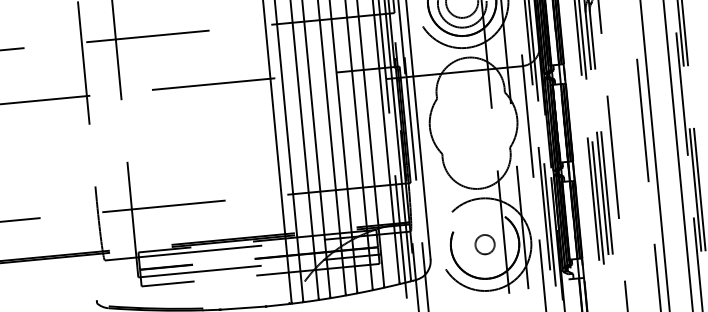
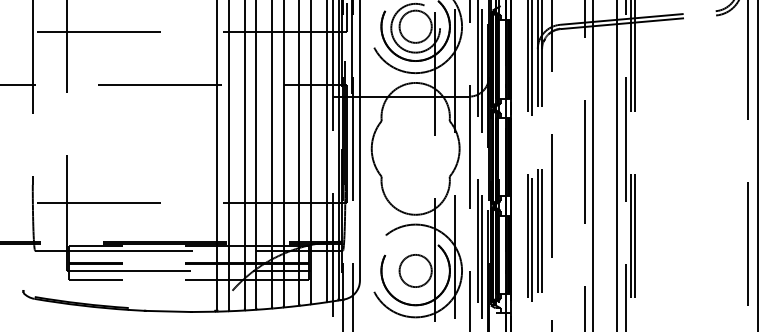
circle: (484, 244) -> (415, 270), size x1.67

